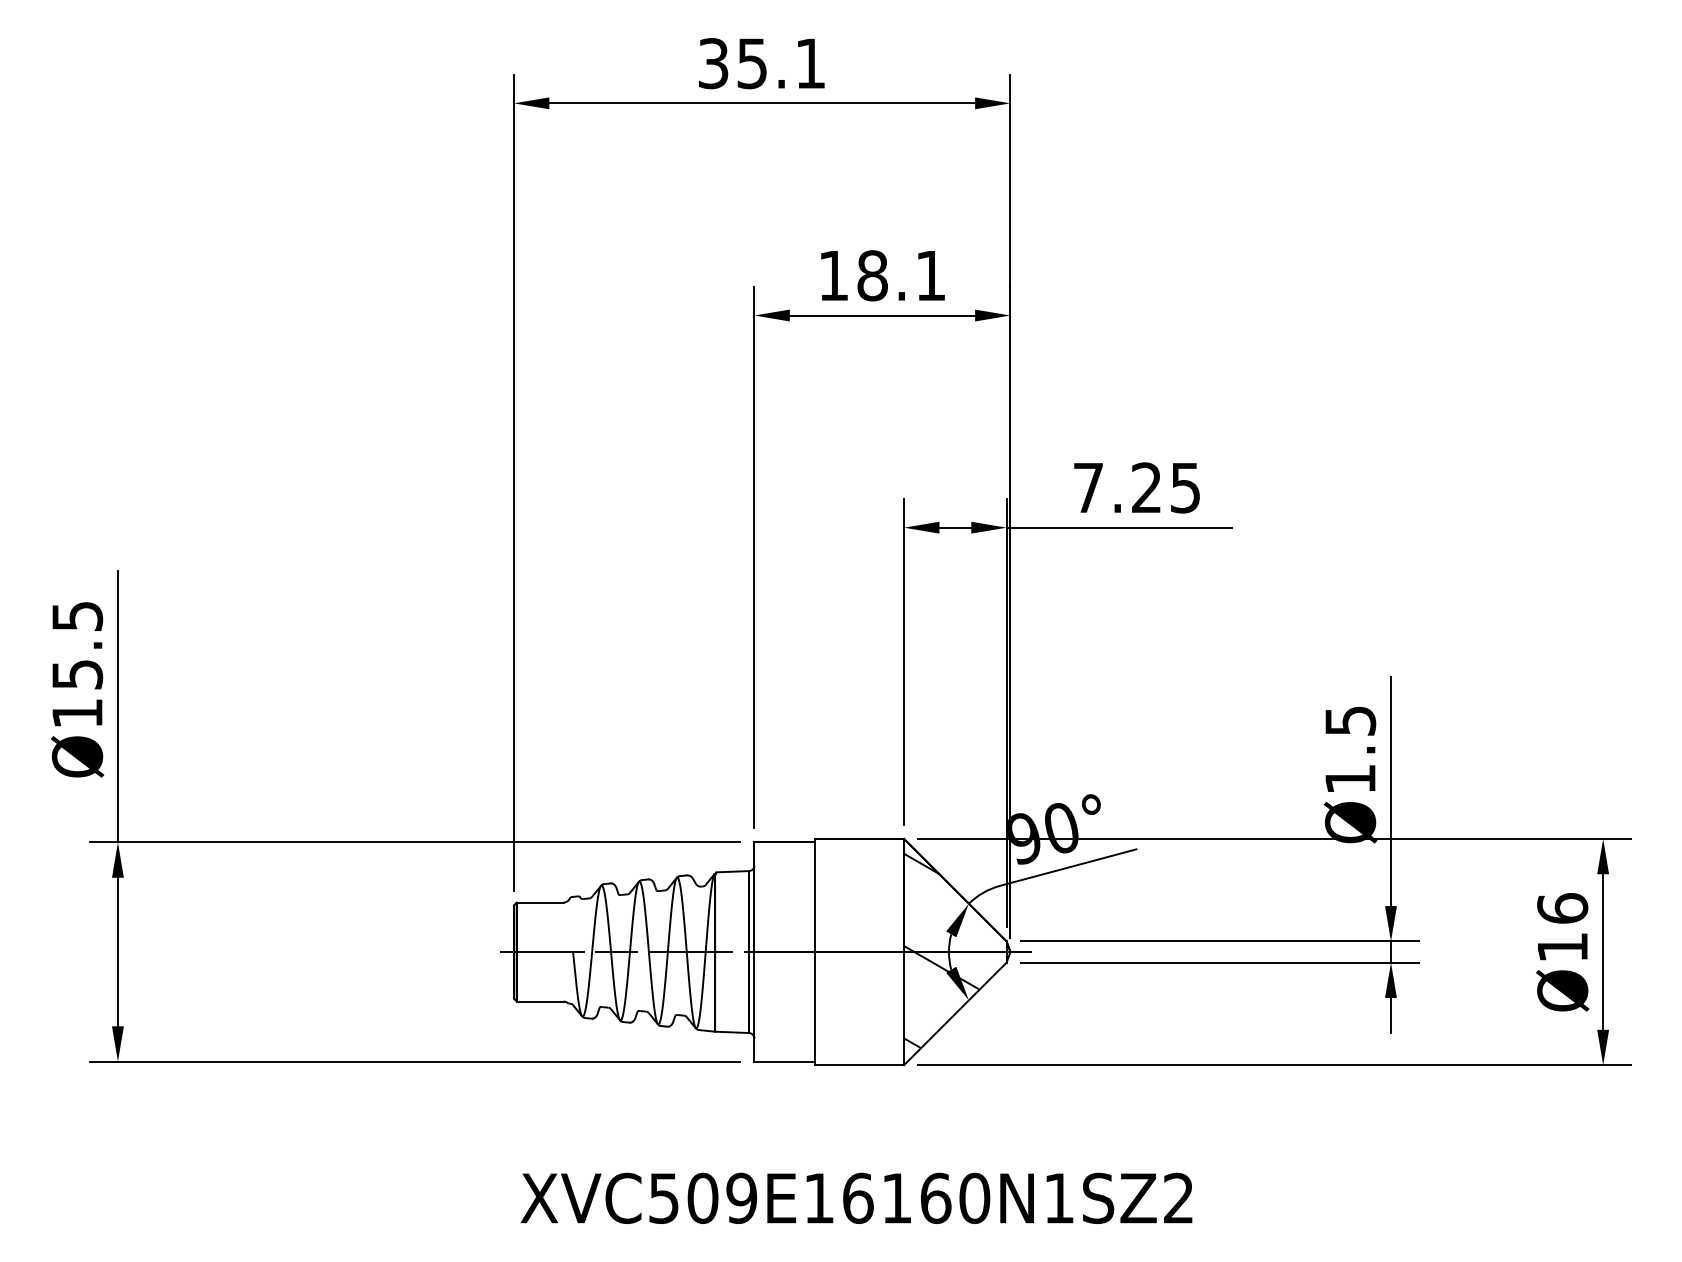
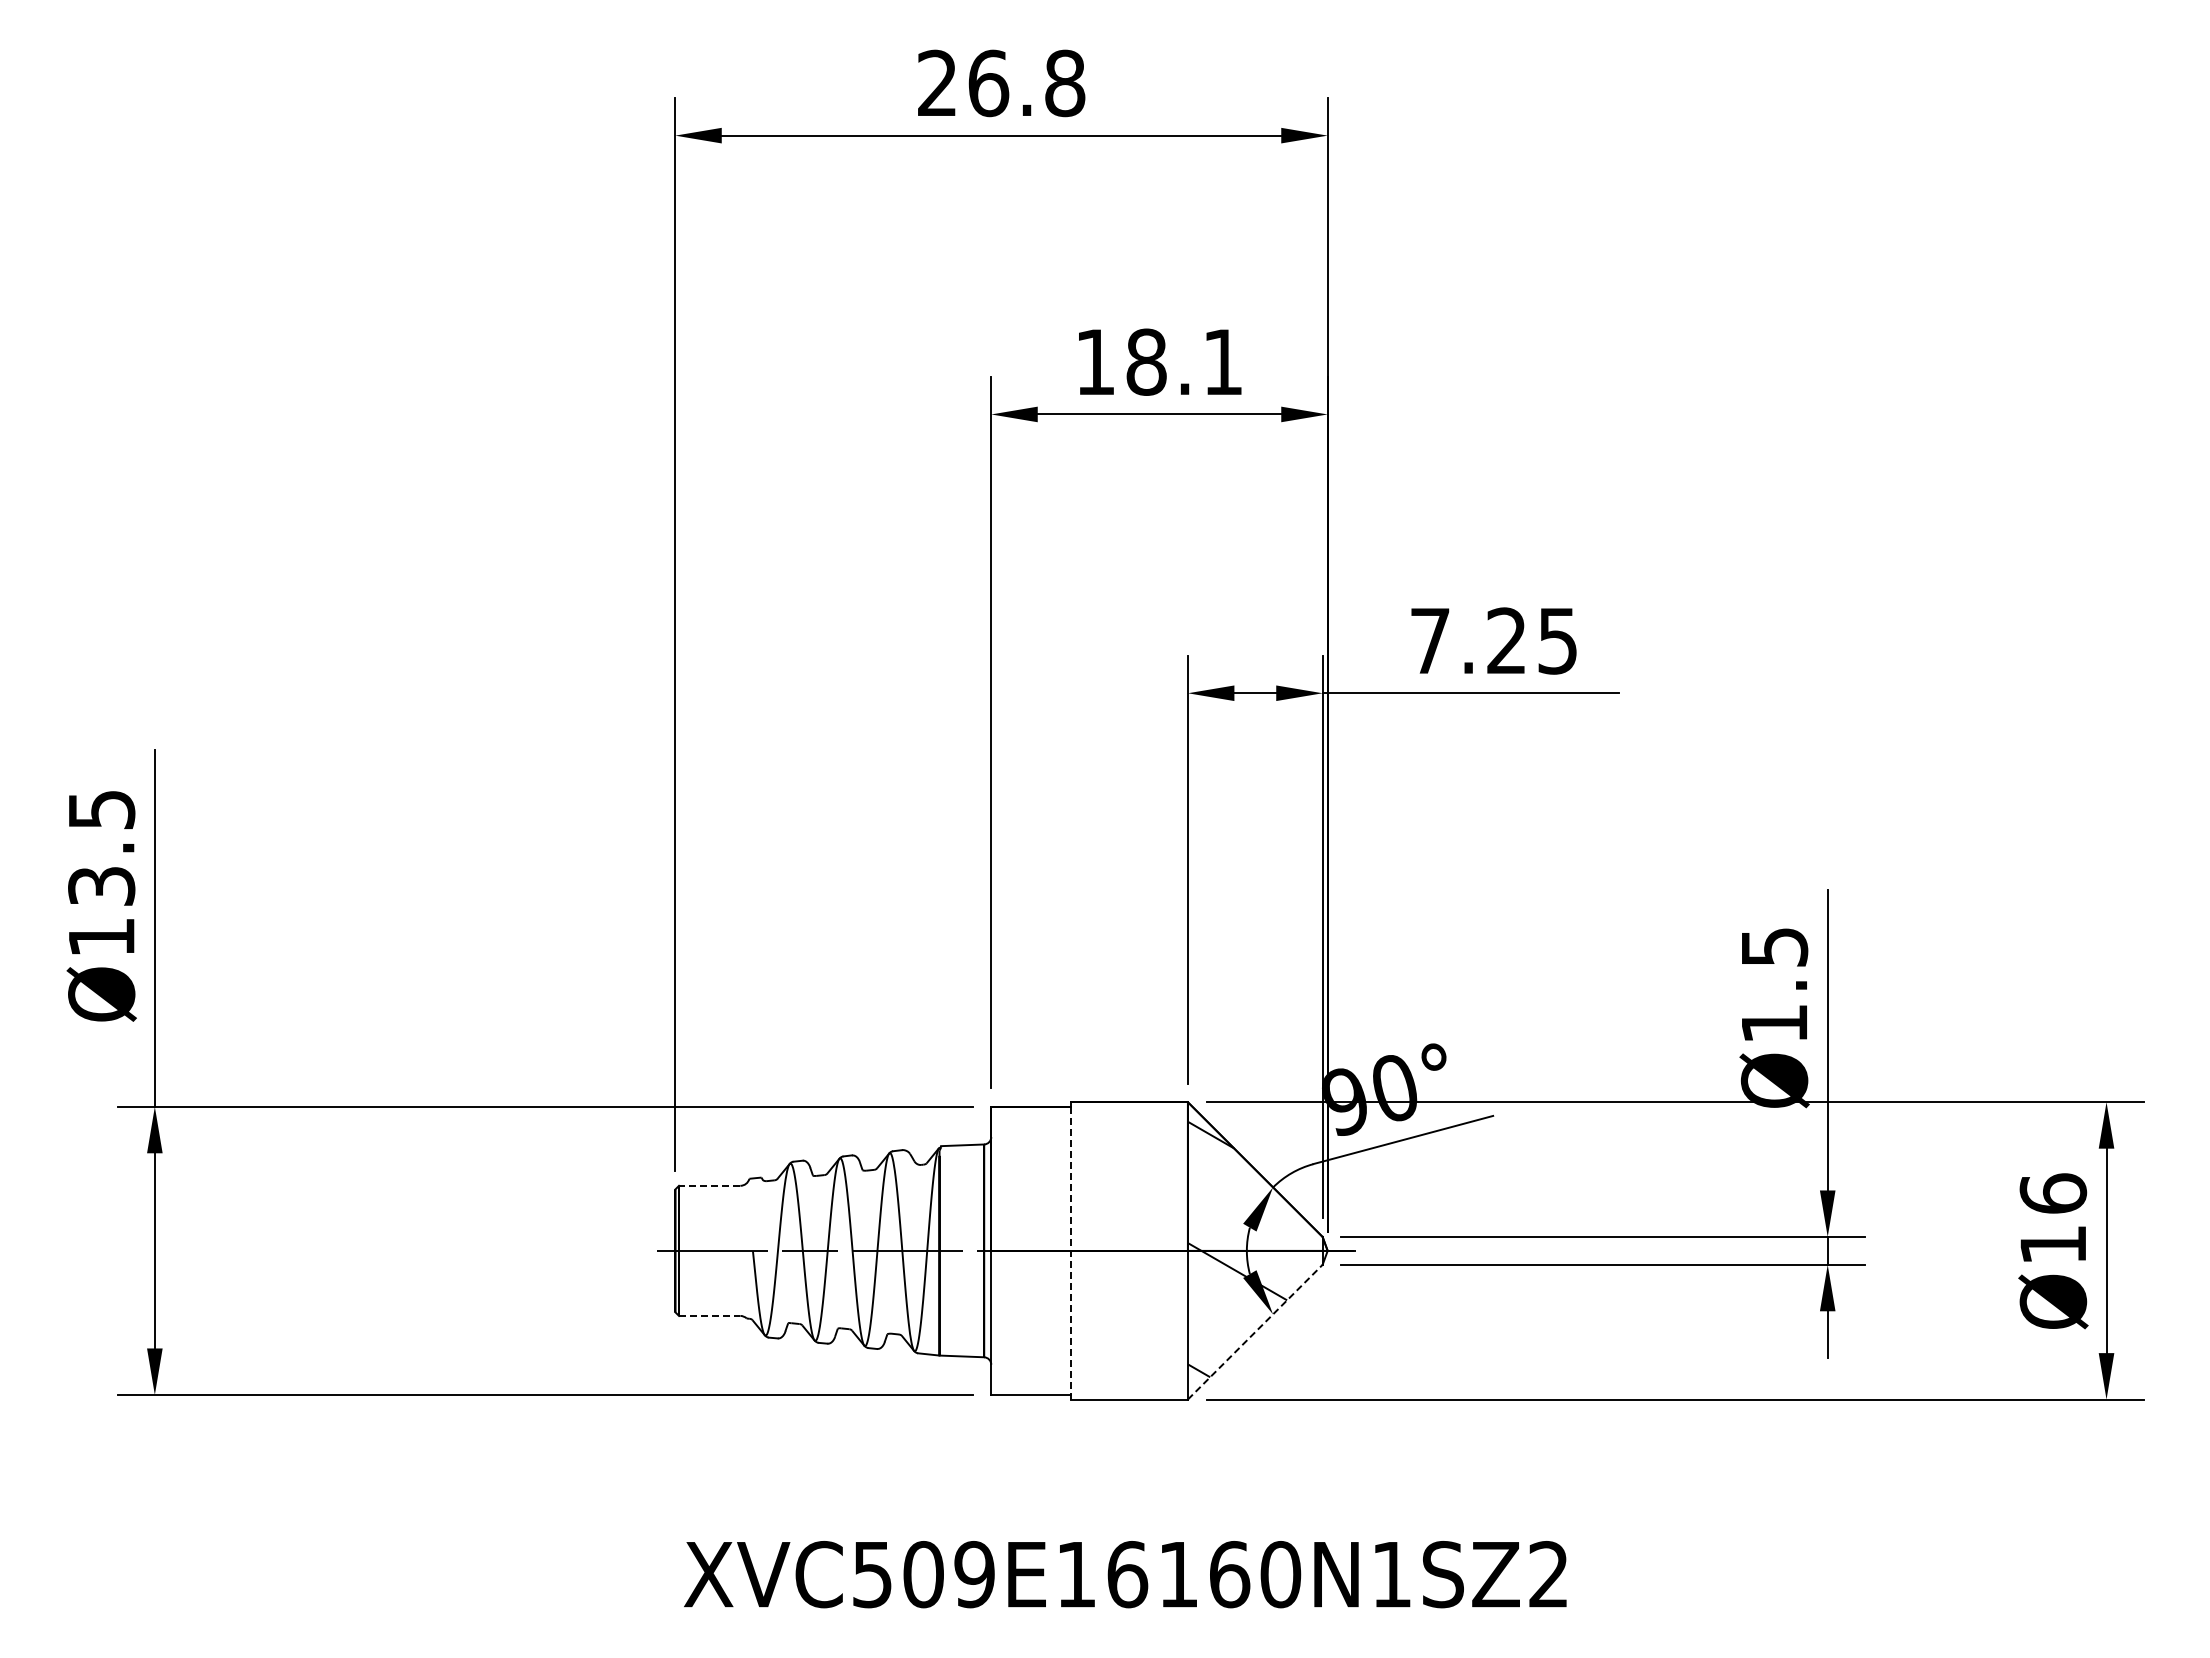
text: (762, 63) -> (1001, 83), 35.1 -> 26.8
text: (77, 674) -> (101, 886), Ø15.5 -> Ø13.5
line: (540, 902) -> (709, 1185), solid -> dashed
line: (815, 951) -> (1071, 1250), solid -> dashed
line: (540, 1001) -> (709, 1315), solid -> dashed
line: (955, 1013) -> (1255, 1331), solid -> dashed

